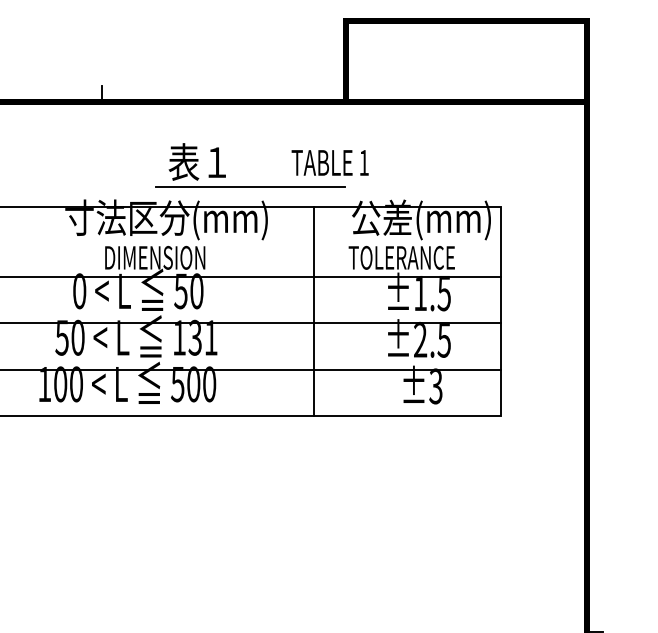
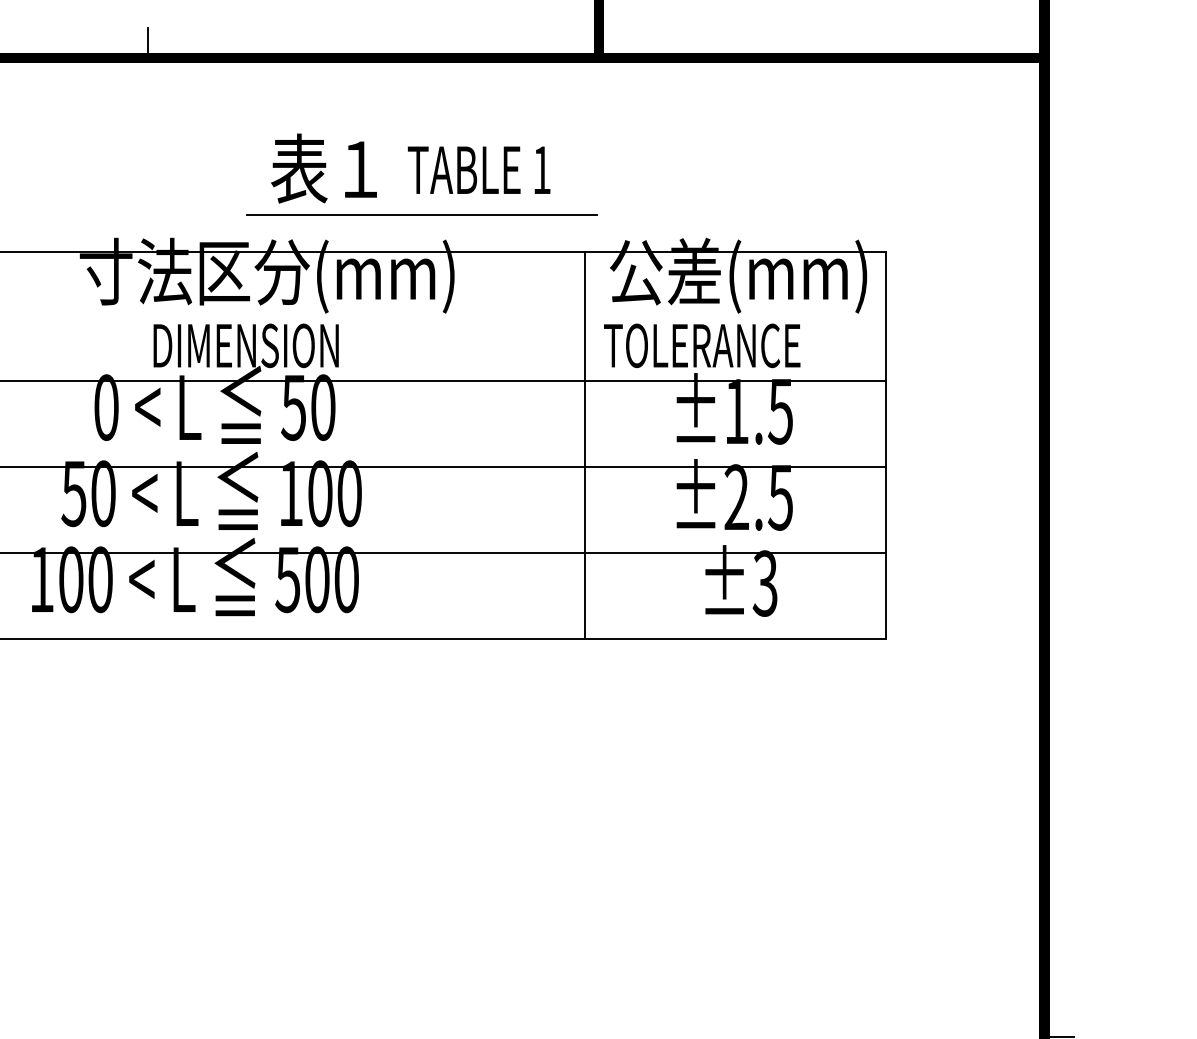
text: (329, 162) -> (477, 169), moved
line: (313, 311) -> (585, 444), moved
text: (202, 337) -> (333, 493), 131 -> 100

